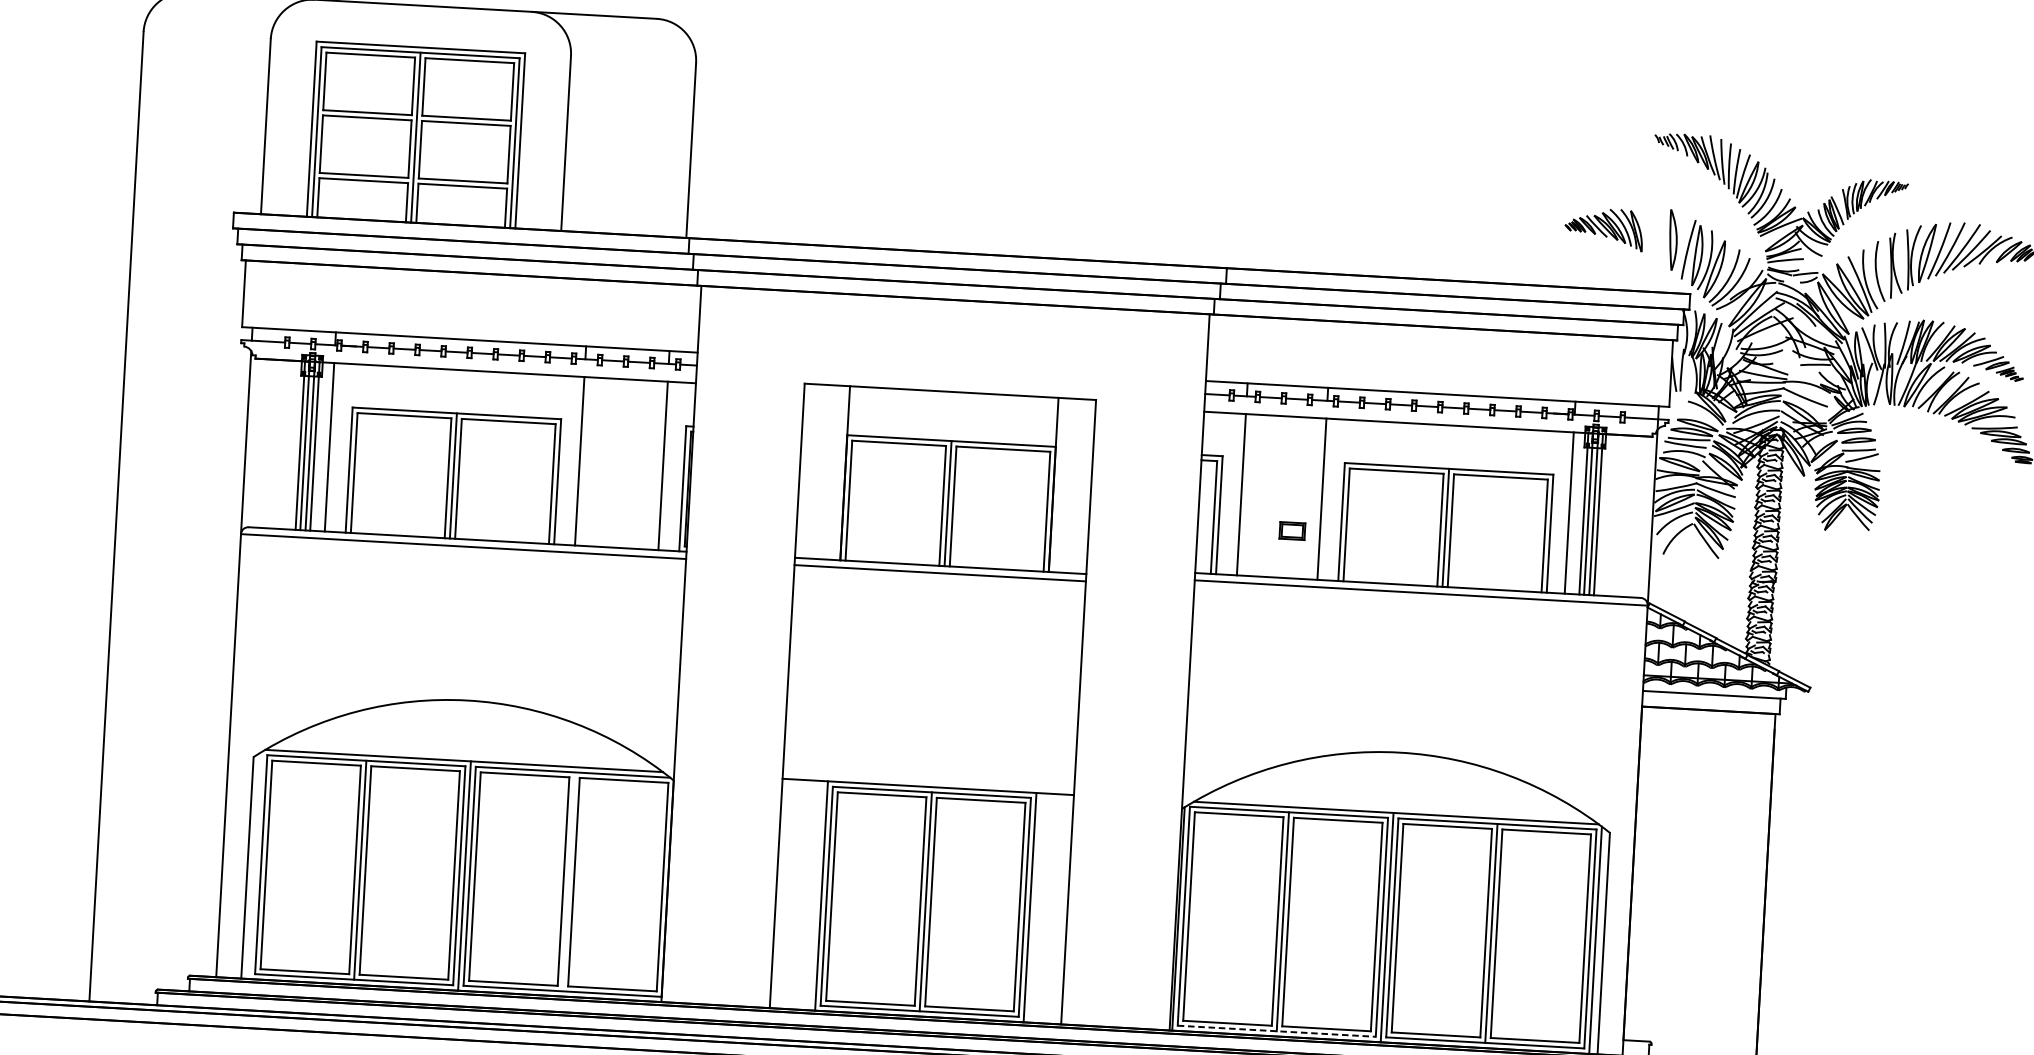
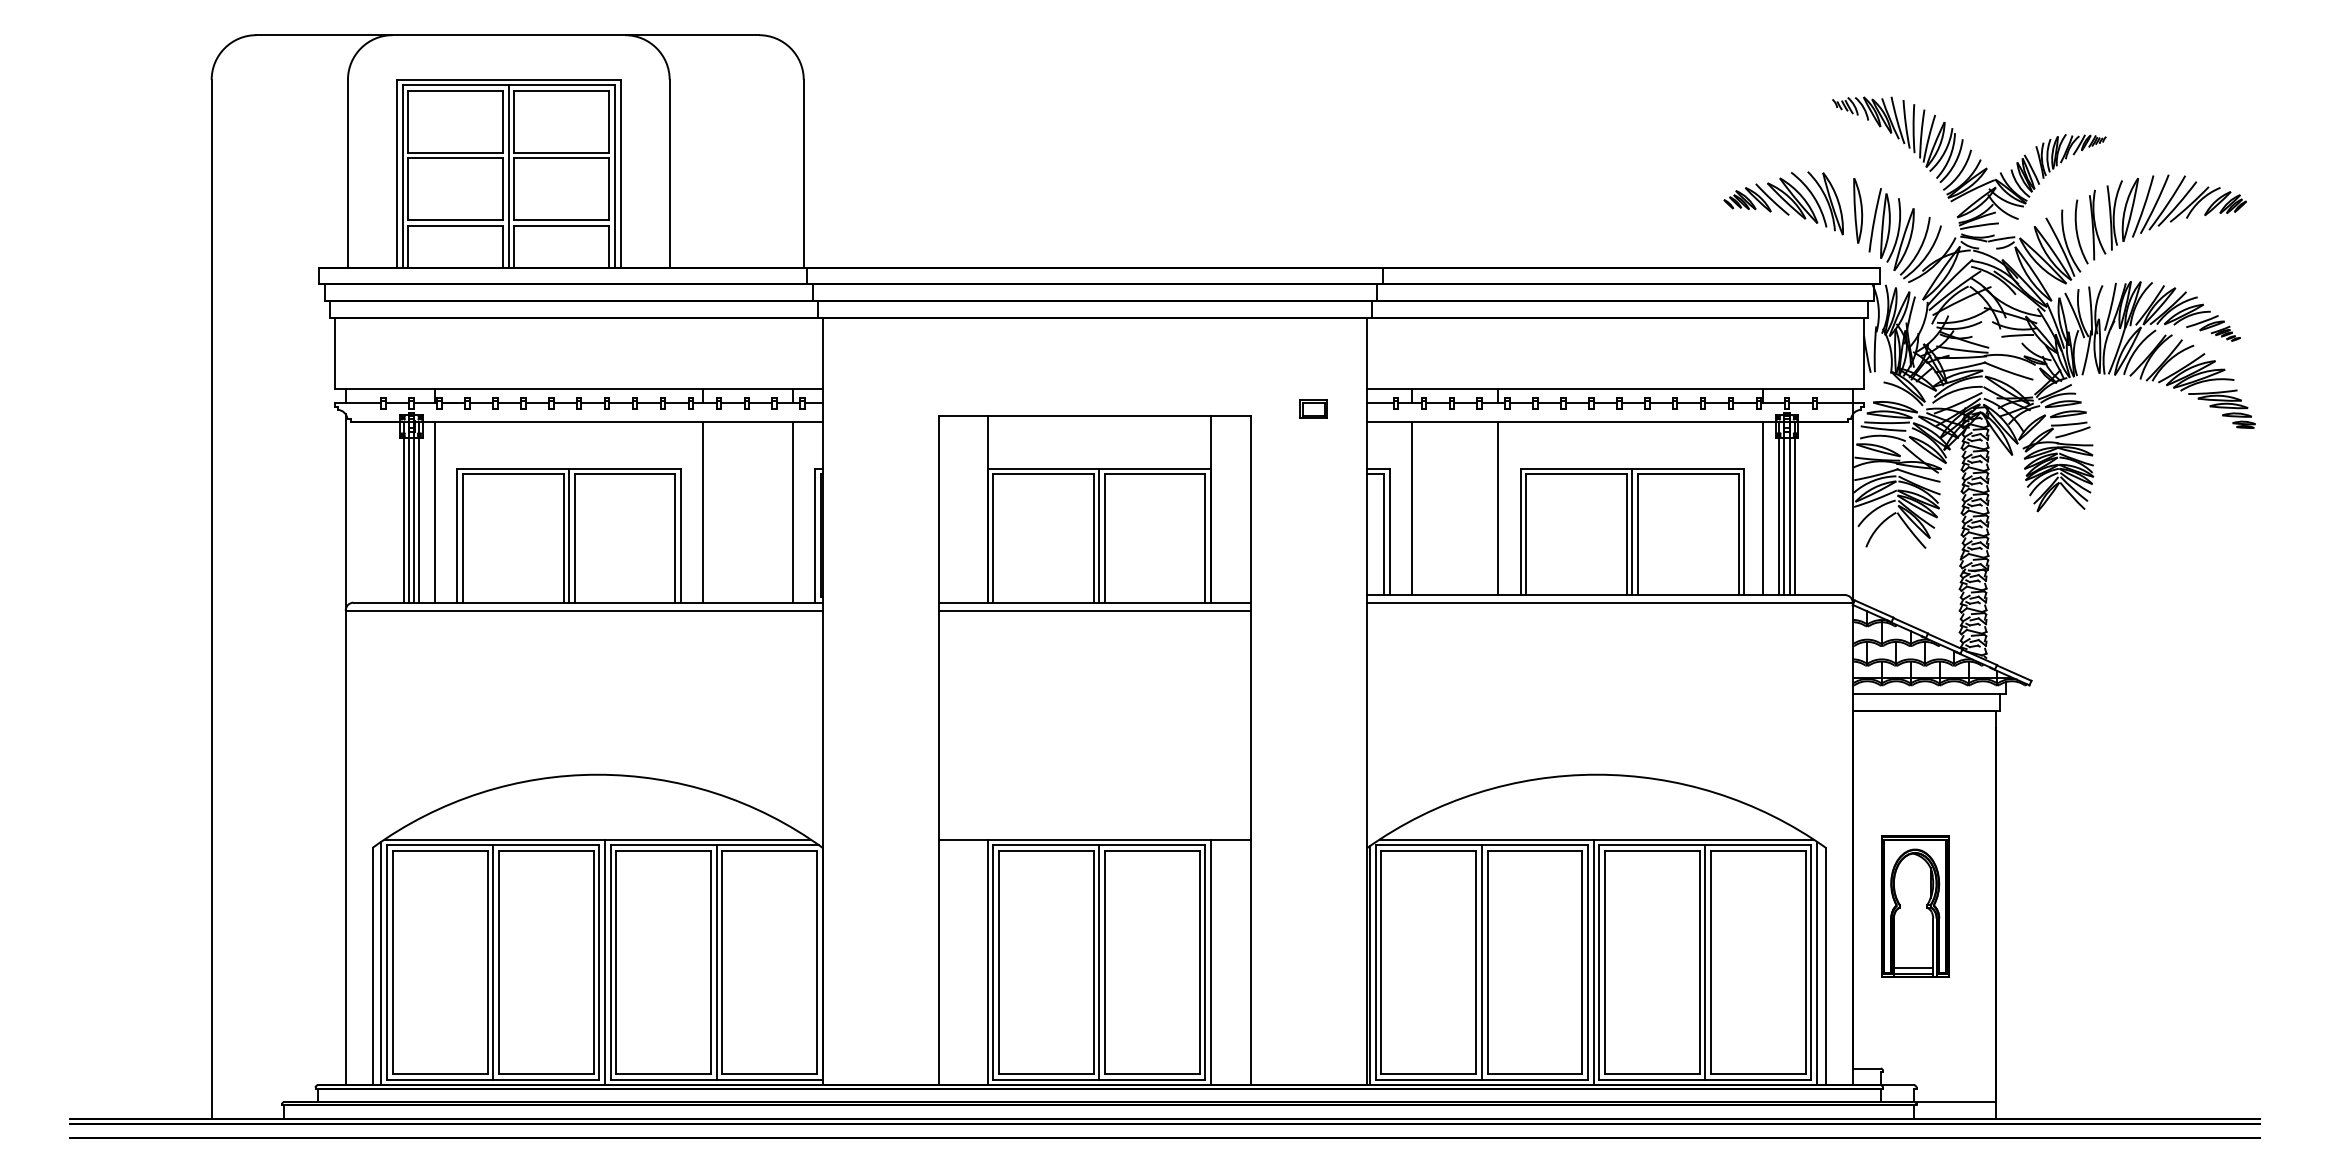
part: (1603, 229) -> (1783, 203), size x1.43
part: (1292, 530) -> (1313, 408), moved
line: (255, 865) -> (381, 963), added
line: (568, 881) -> (716, 962), added
part: (1690, 892) -> (1915, 906), added
line: (1277, 1031) -> (1482, 1079), dashed -> solid

